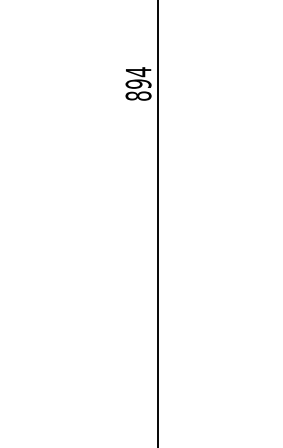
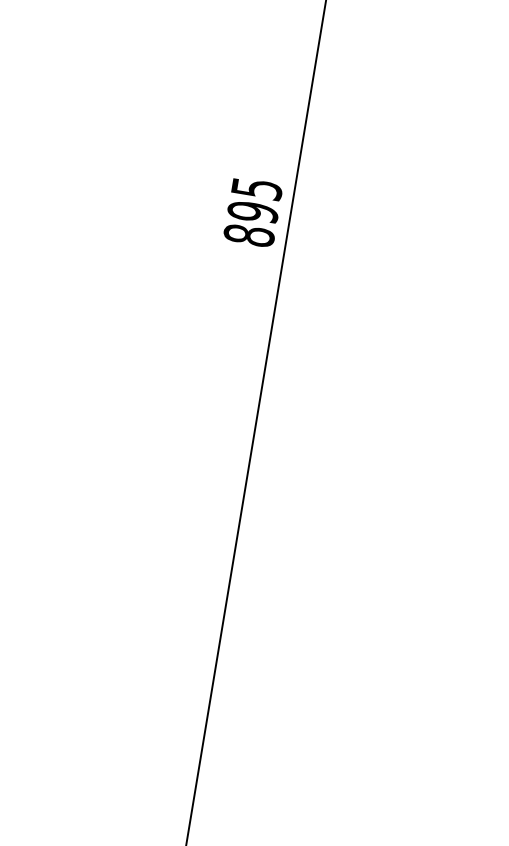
text: (138, 72) -> (256, 189), 894 -> 895

